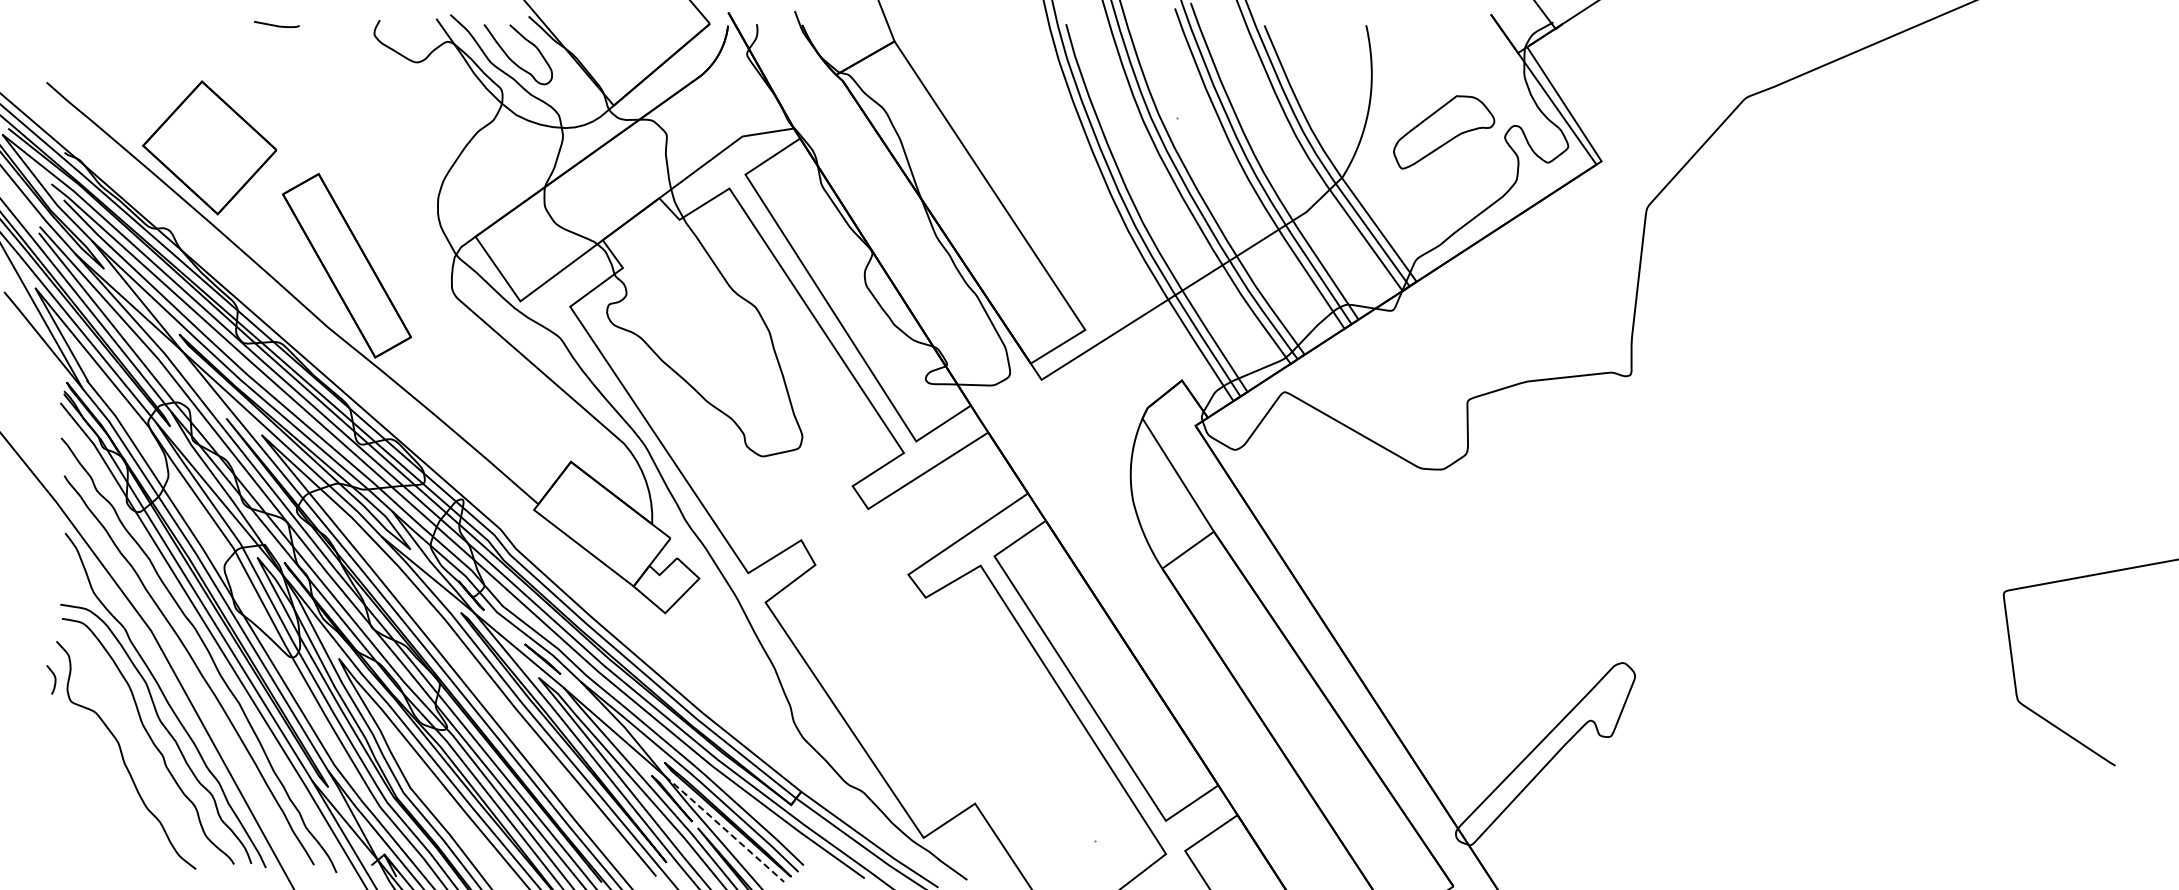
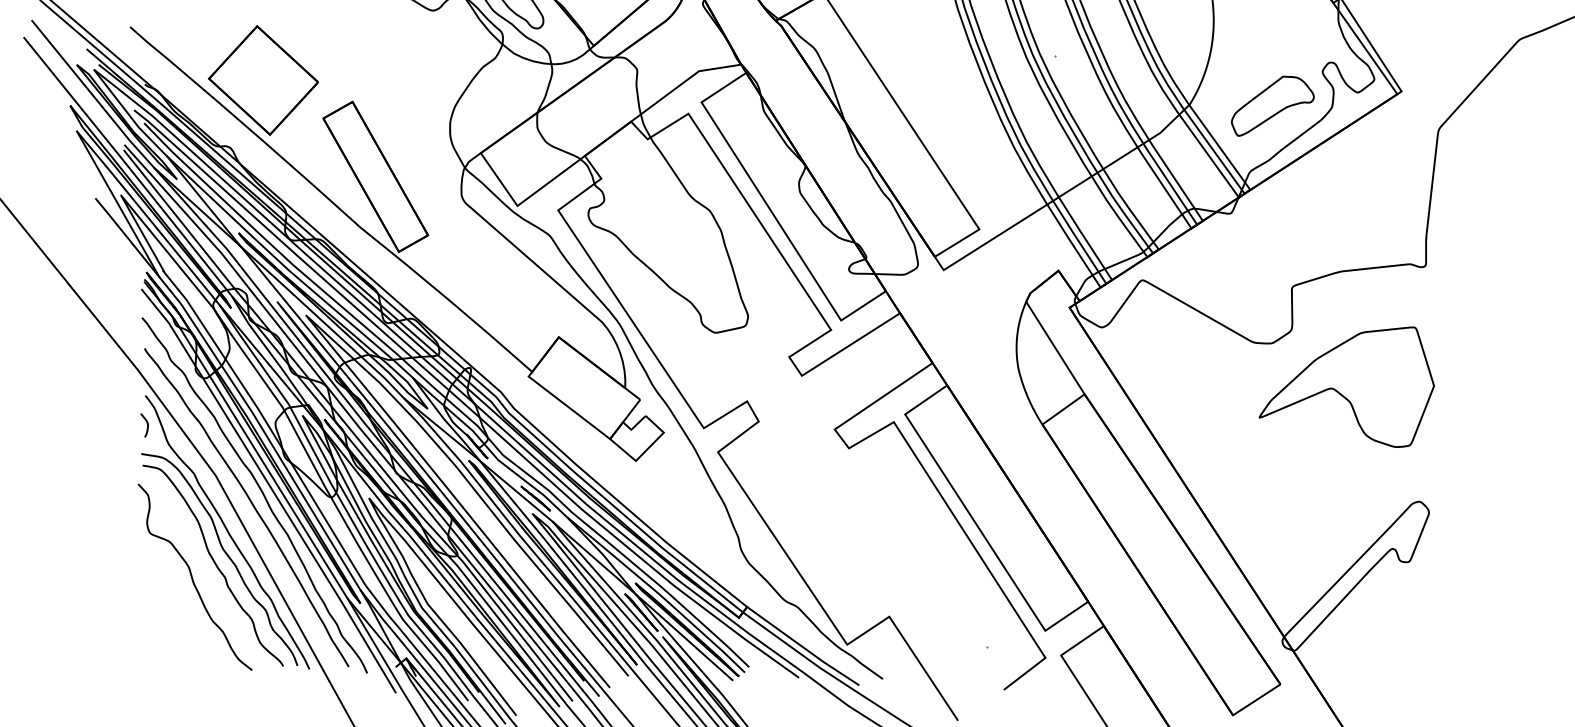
part: (1444, 132) -> (1273, 106), moved
part: (1534, 523) -> (1346, 387), added
curve: (54, 679) -> (147, 425), moved
line: (724, 829) -> (684, 637), dashed -> solid

